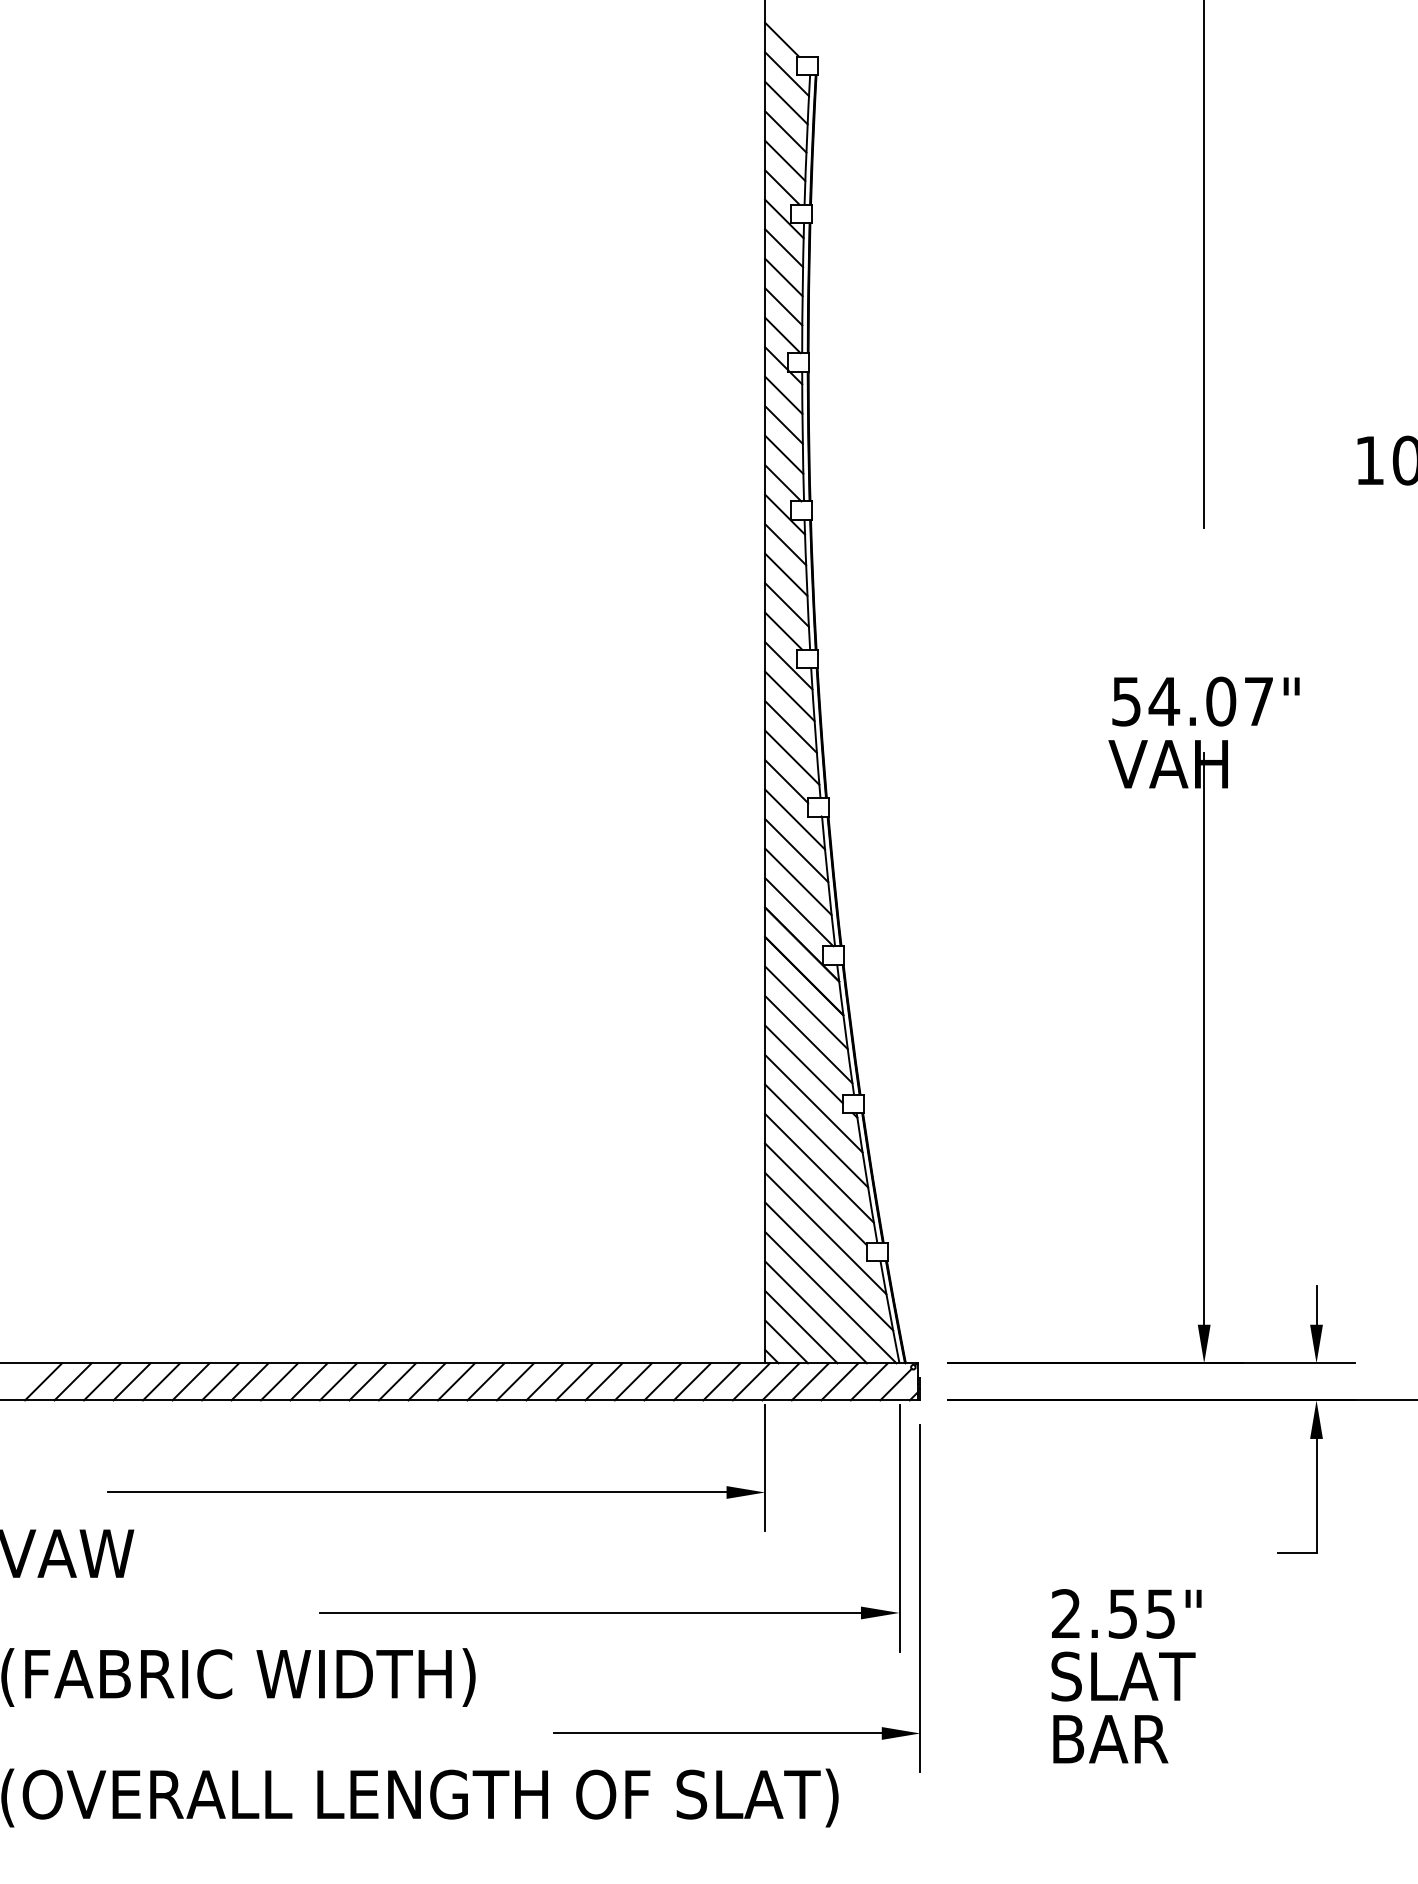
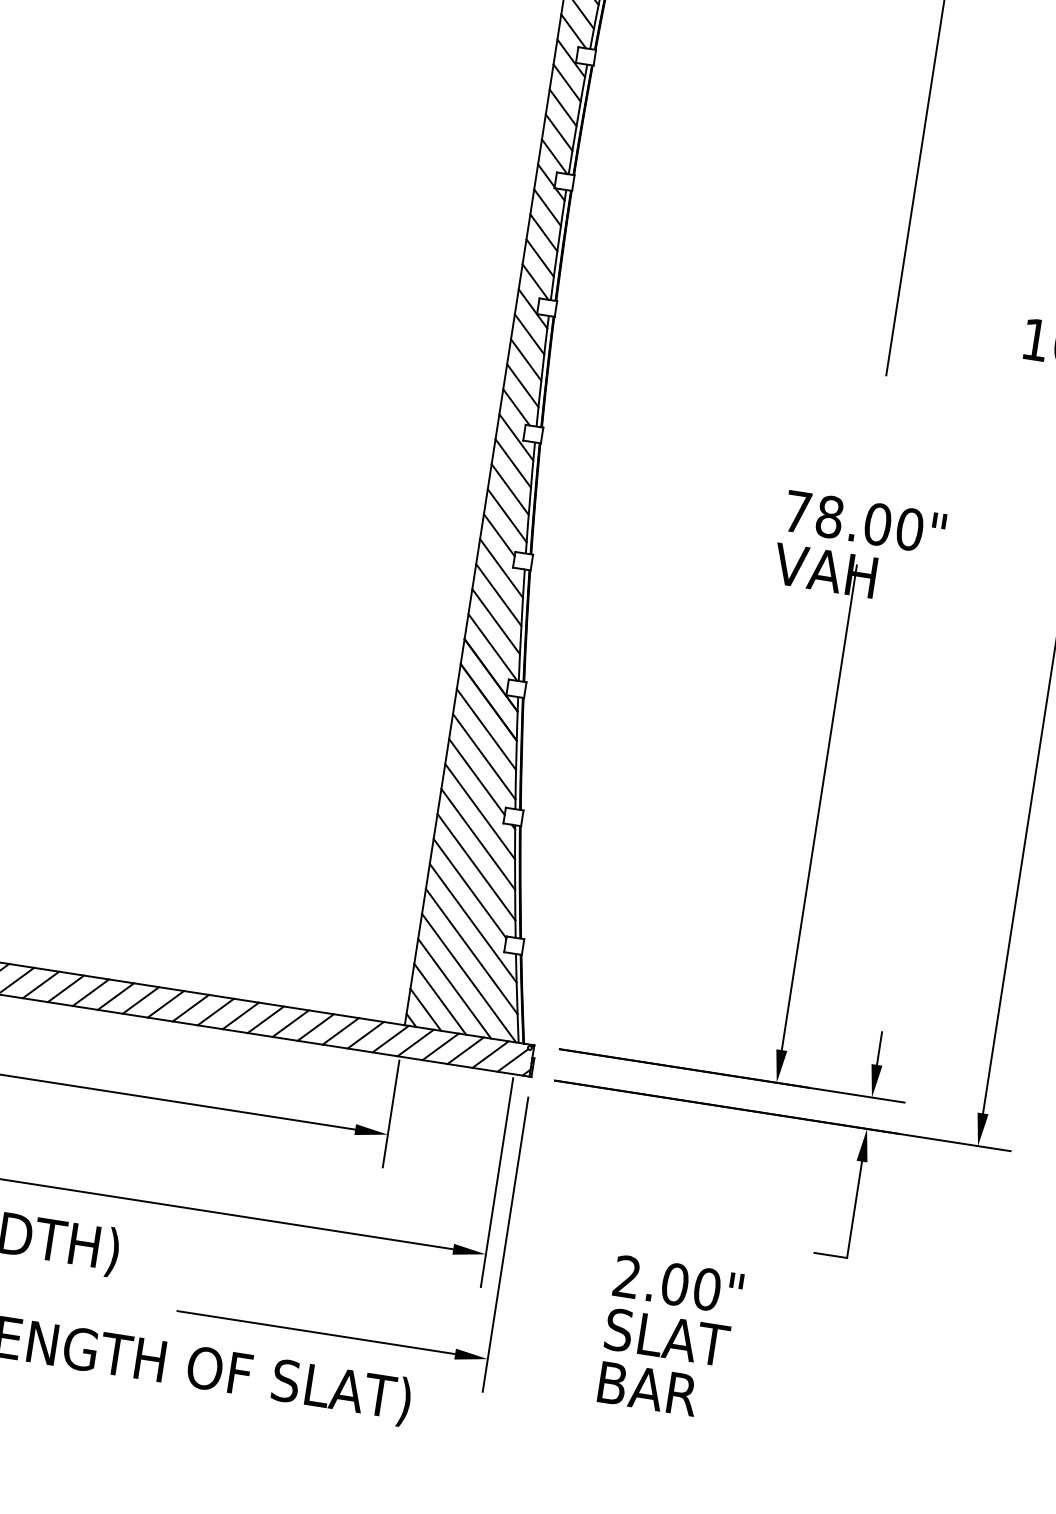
text: (1192, 701) -> (853, 520), 54.07" -> 78.00"
text: (1141, 1613) -> (690, 1286), 2.55" -> 2.00"

